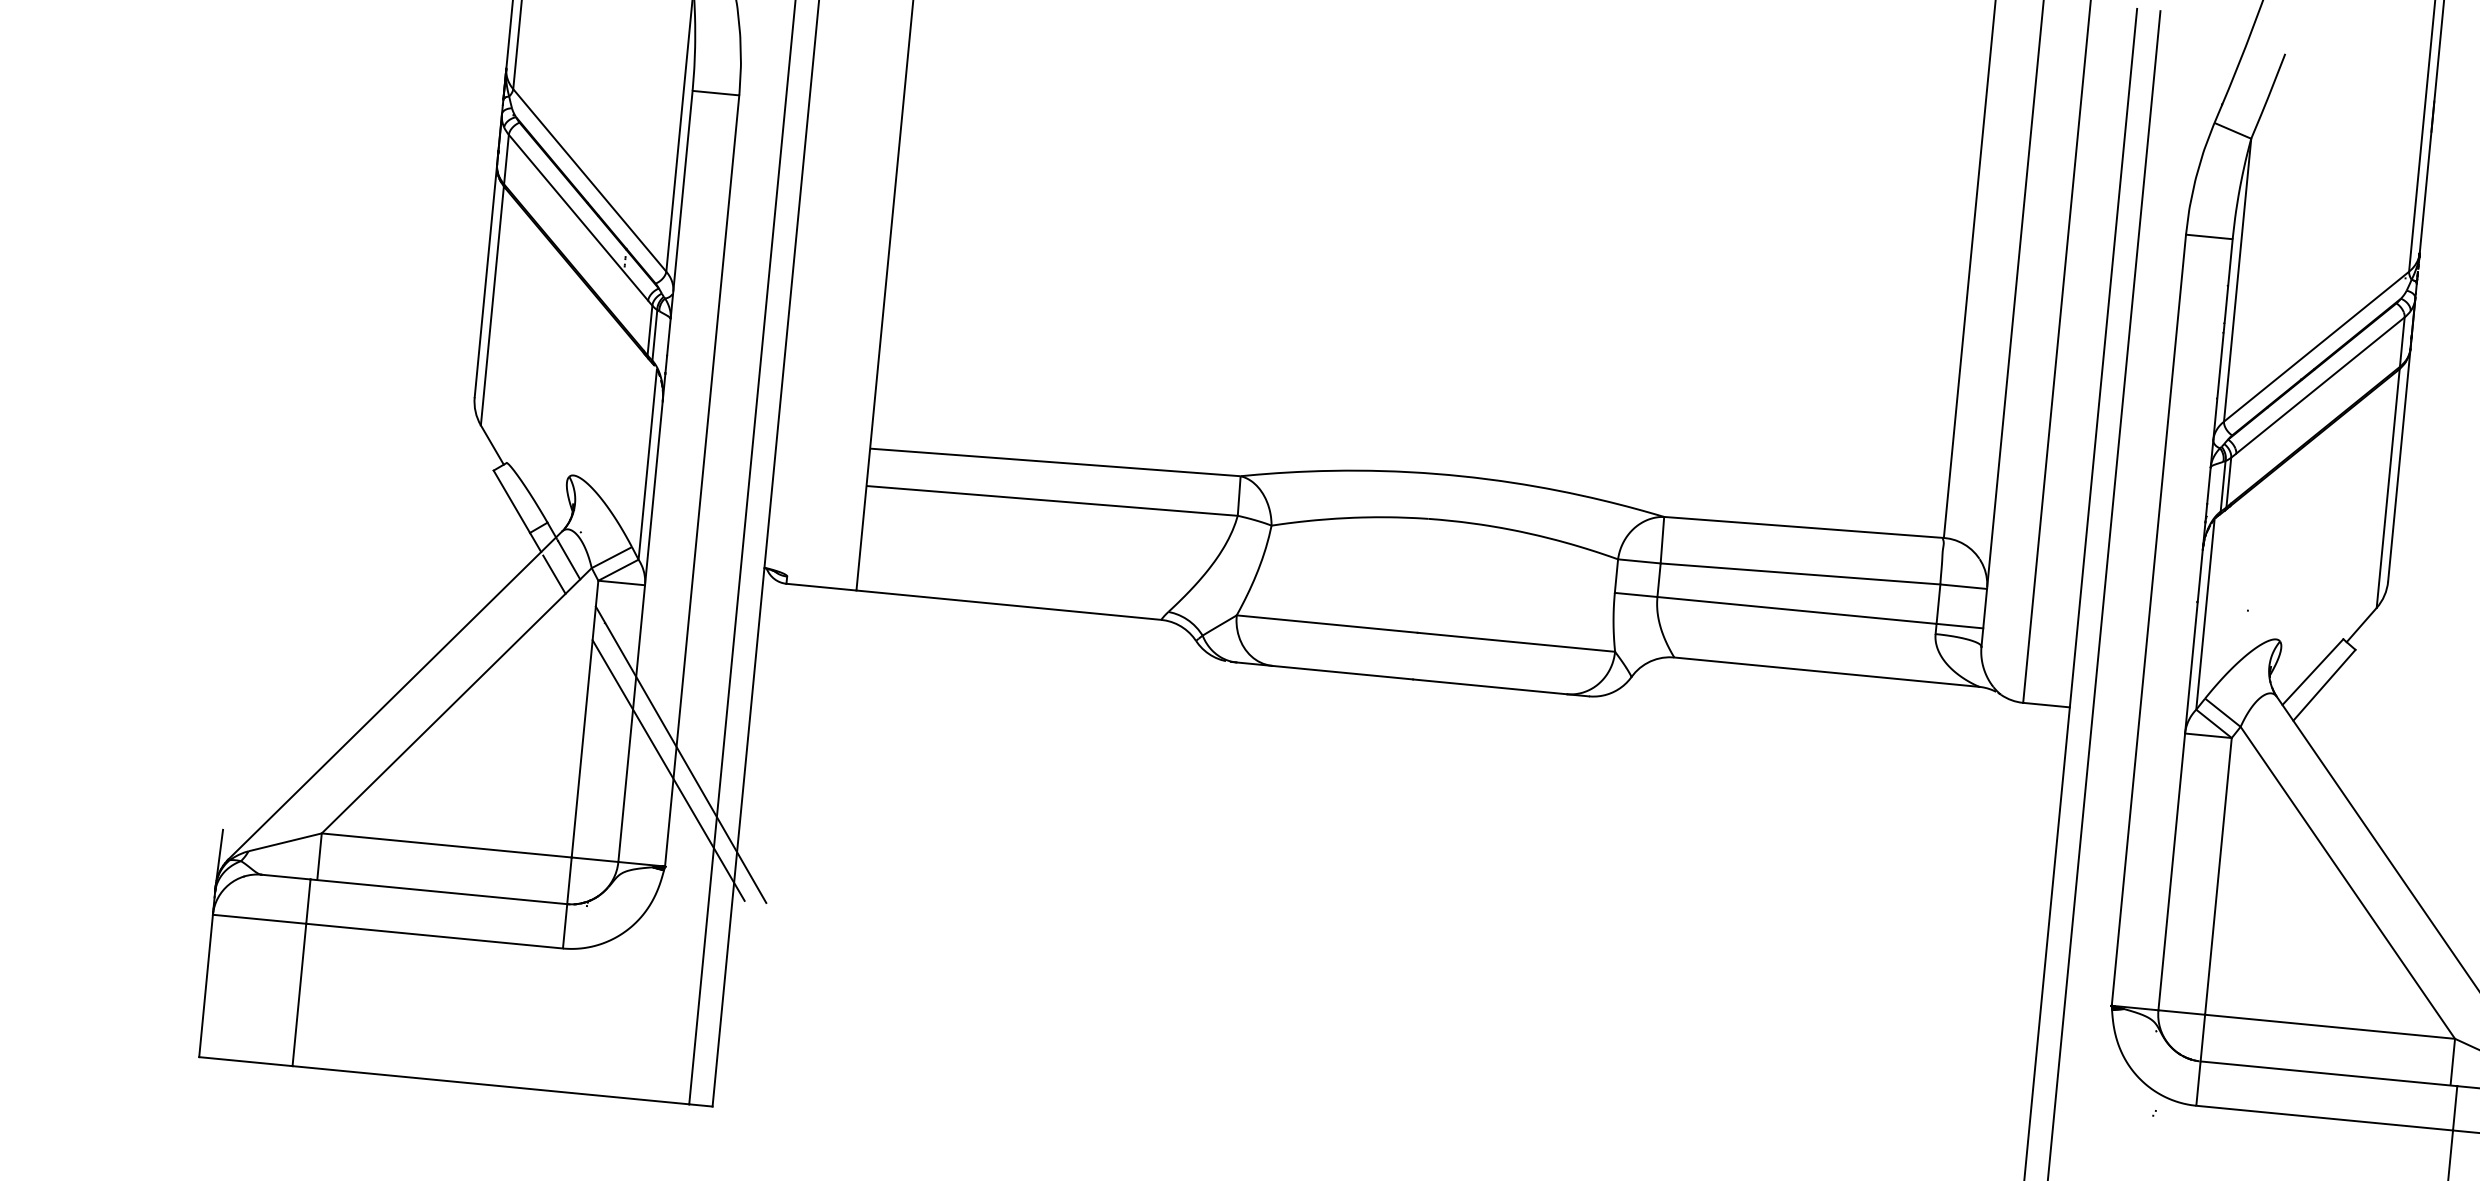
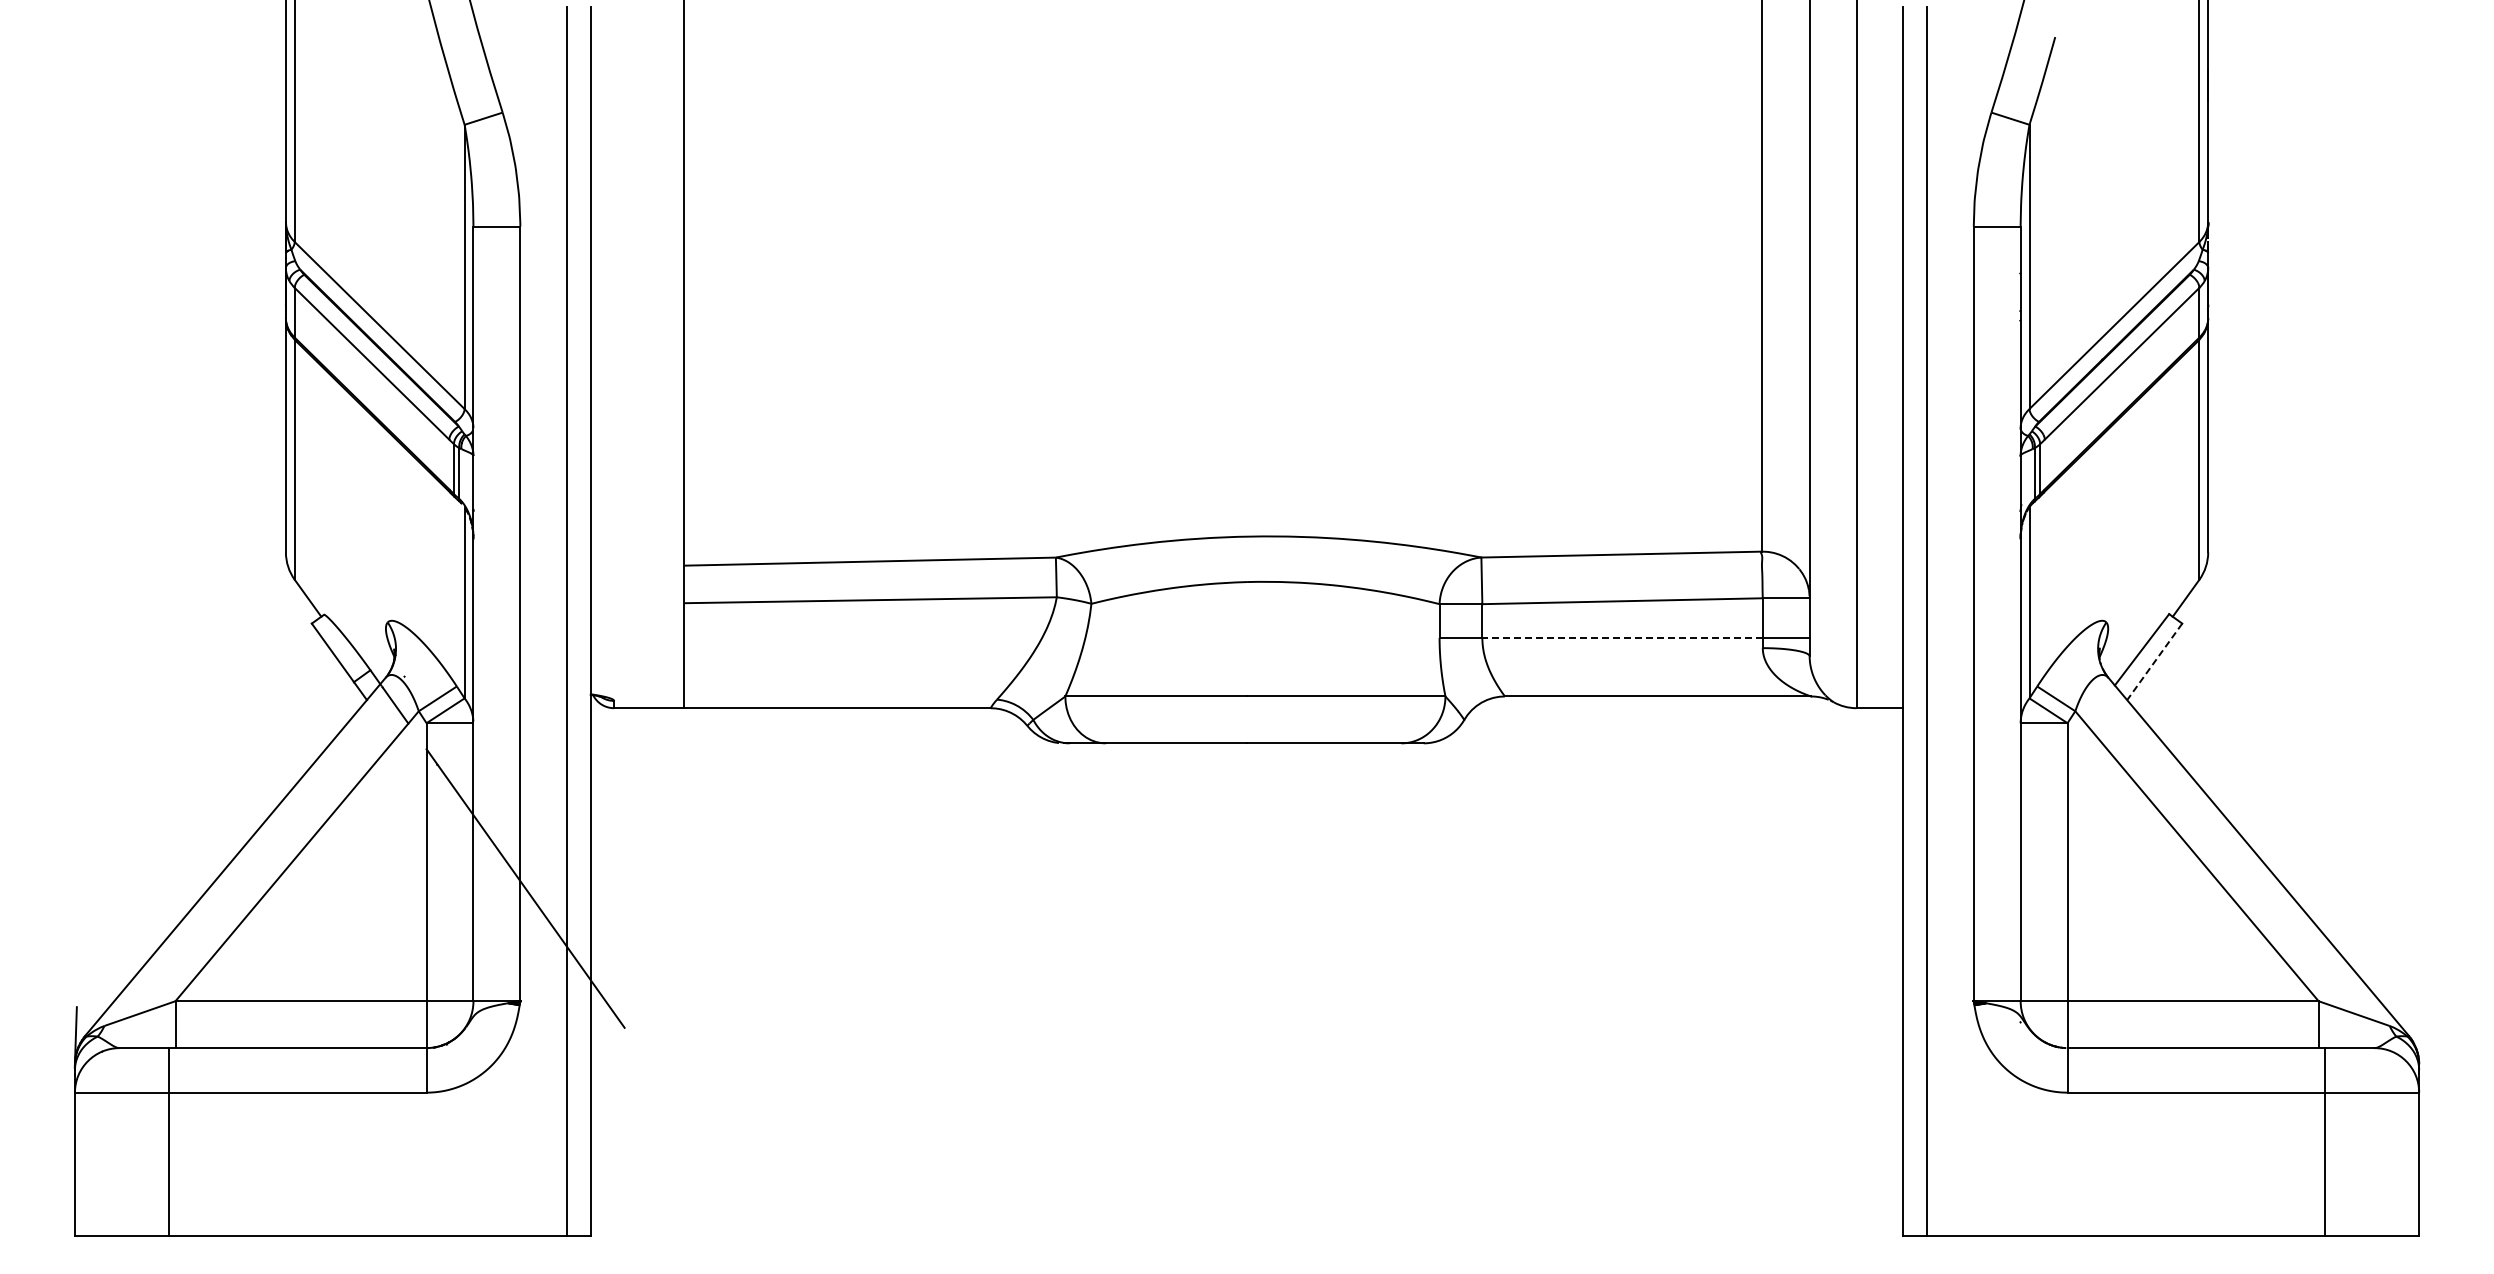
line: (554, 574) -> (382, 721), removed
line: (1796, 610) -> (1622, 637), solid -> dashed
line: (2324, 685) -> (2154, 662), solid -> dashed
line: (668, 769) -> (514, 904), removed

